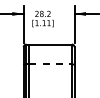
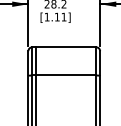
line: (51, 64) -> (67, 75), dashed -> solid

